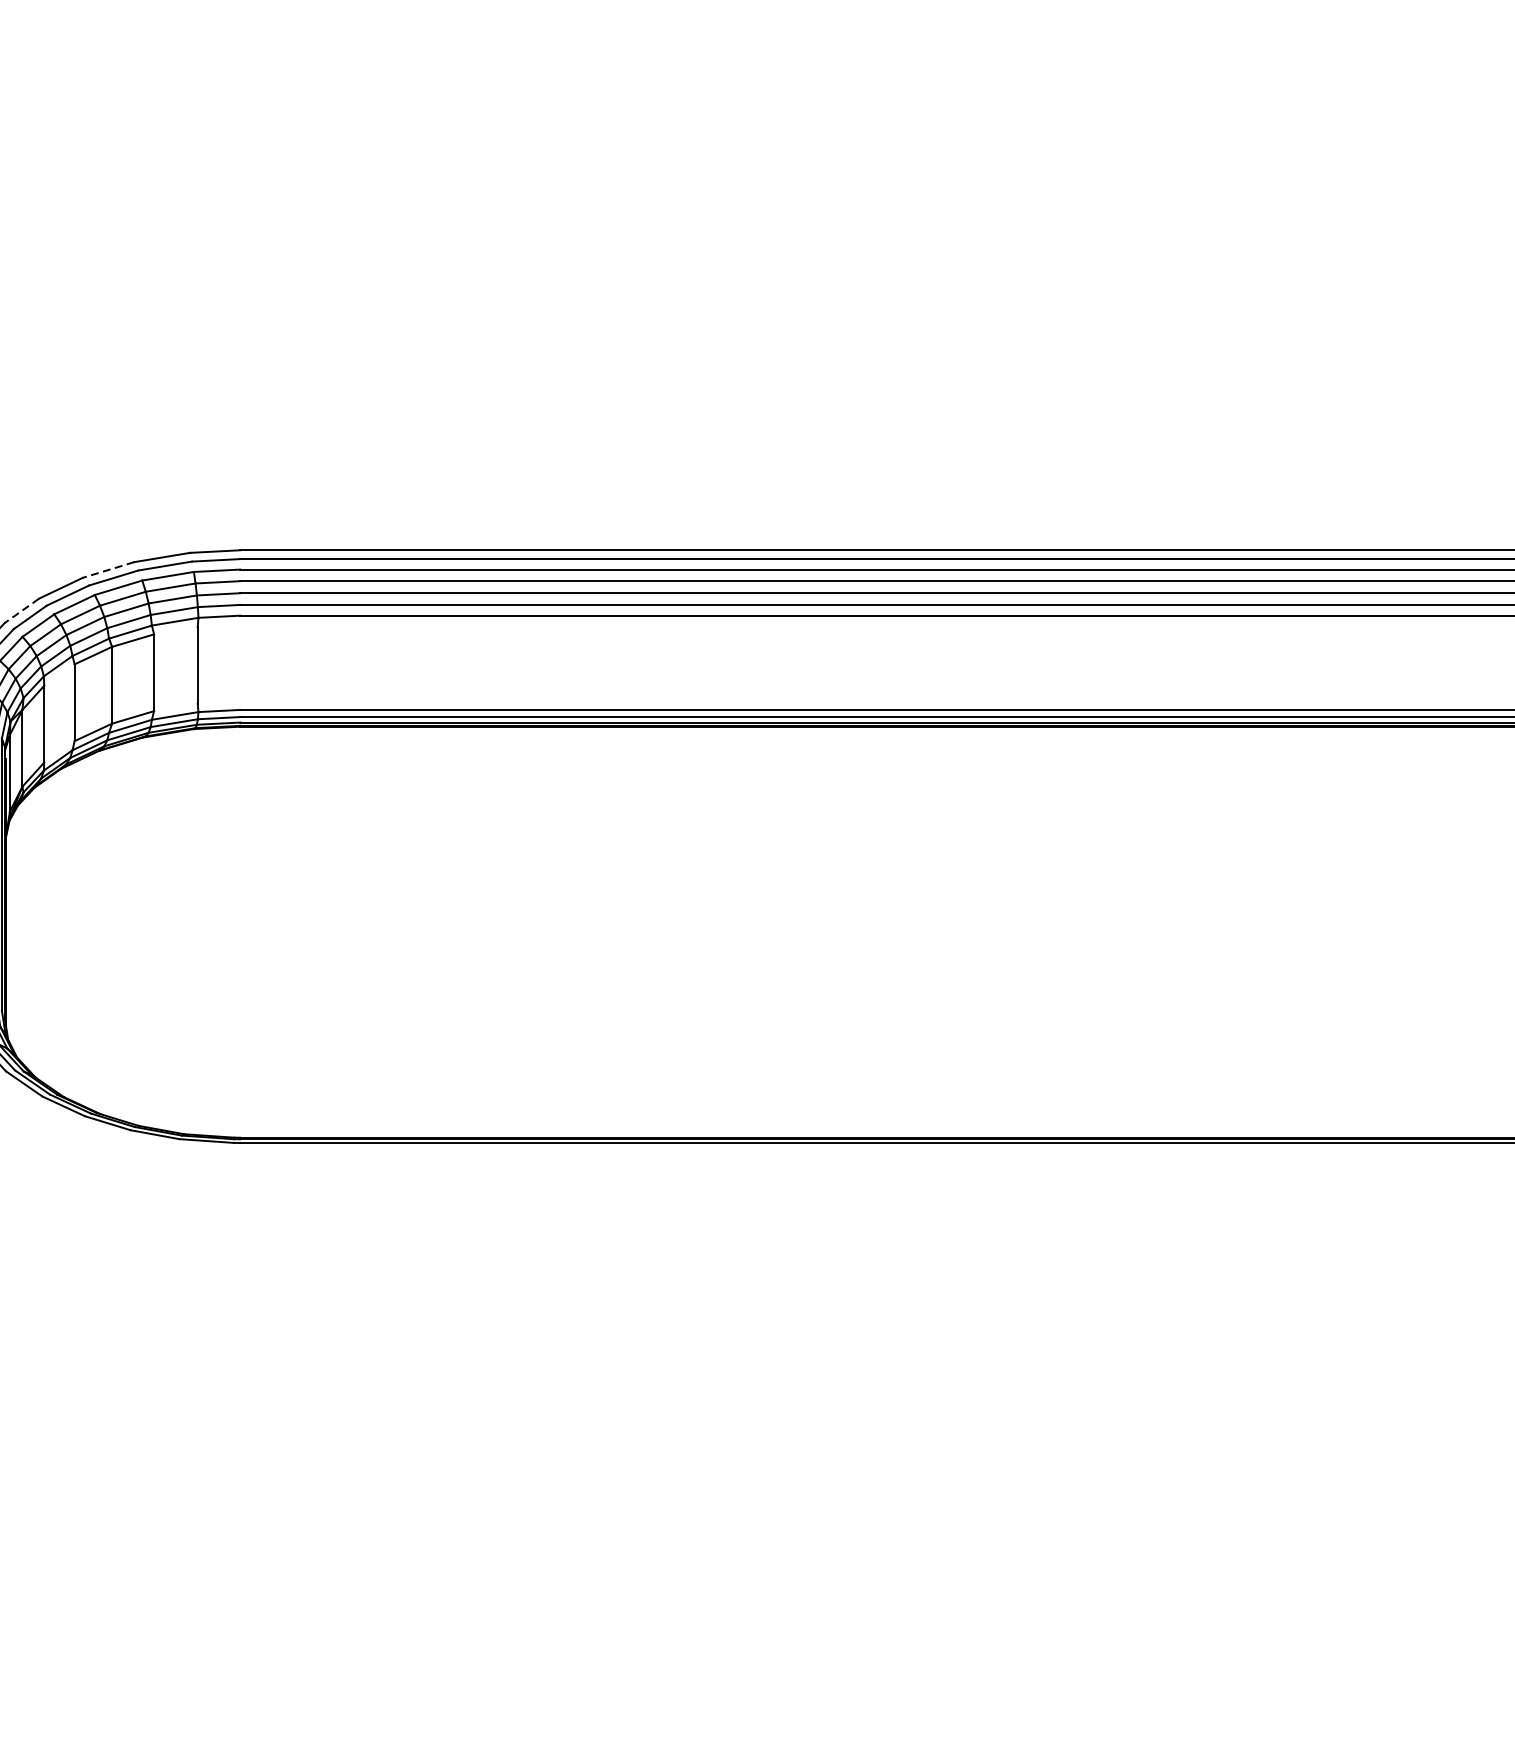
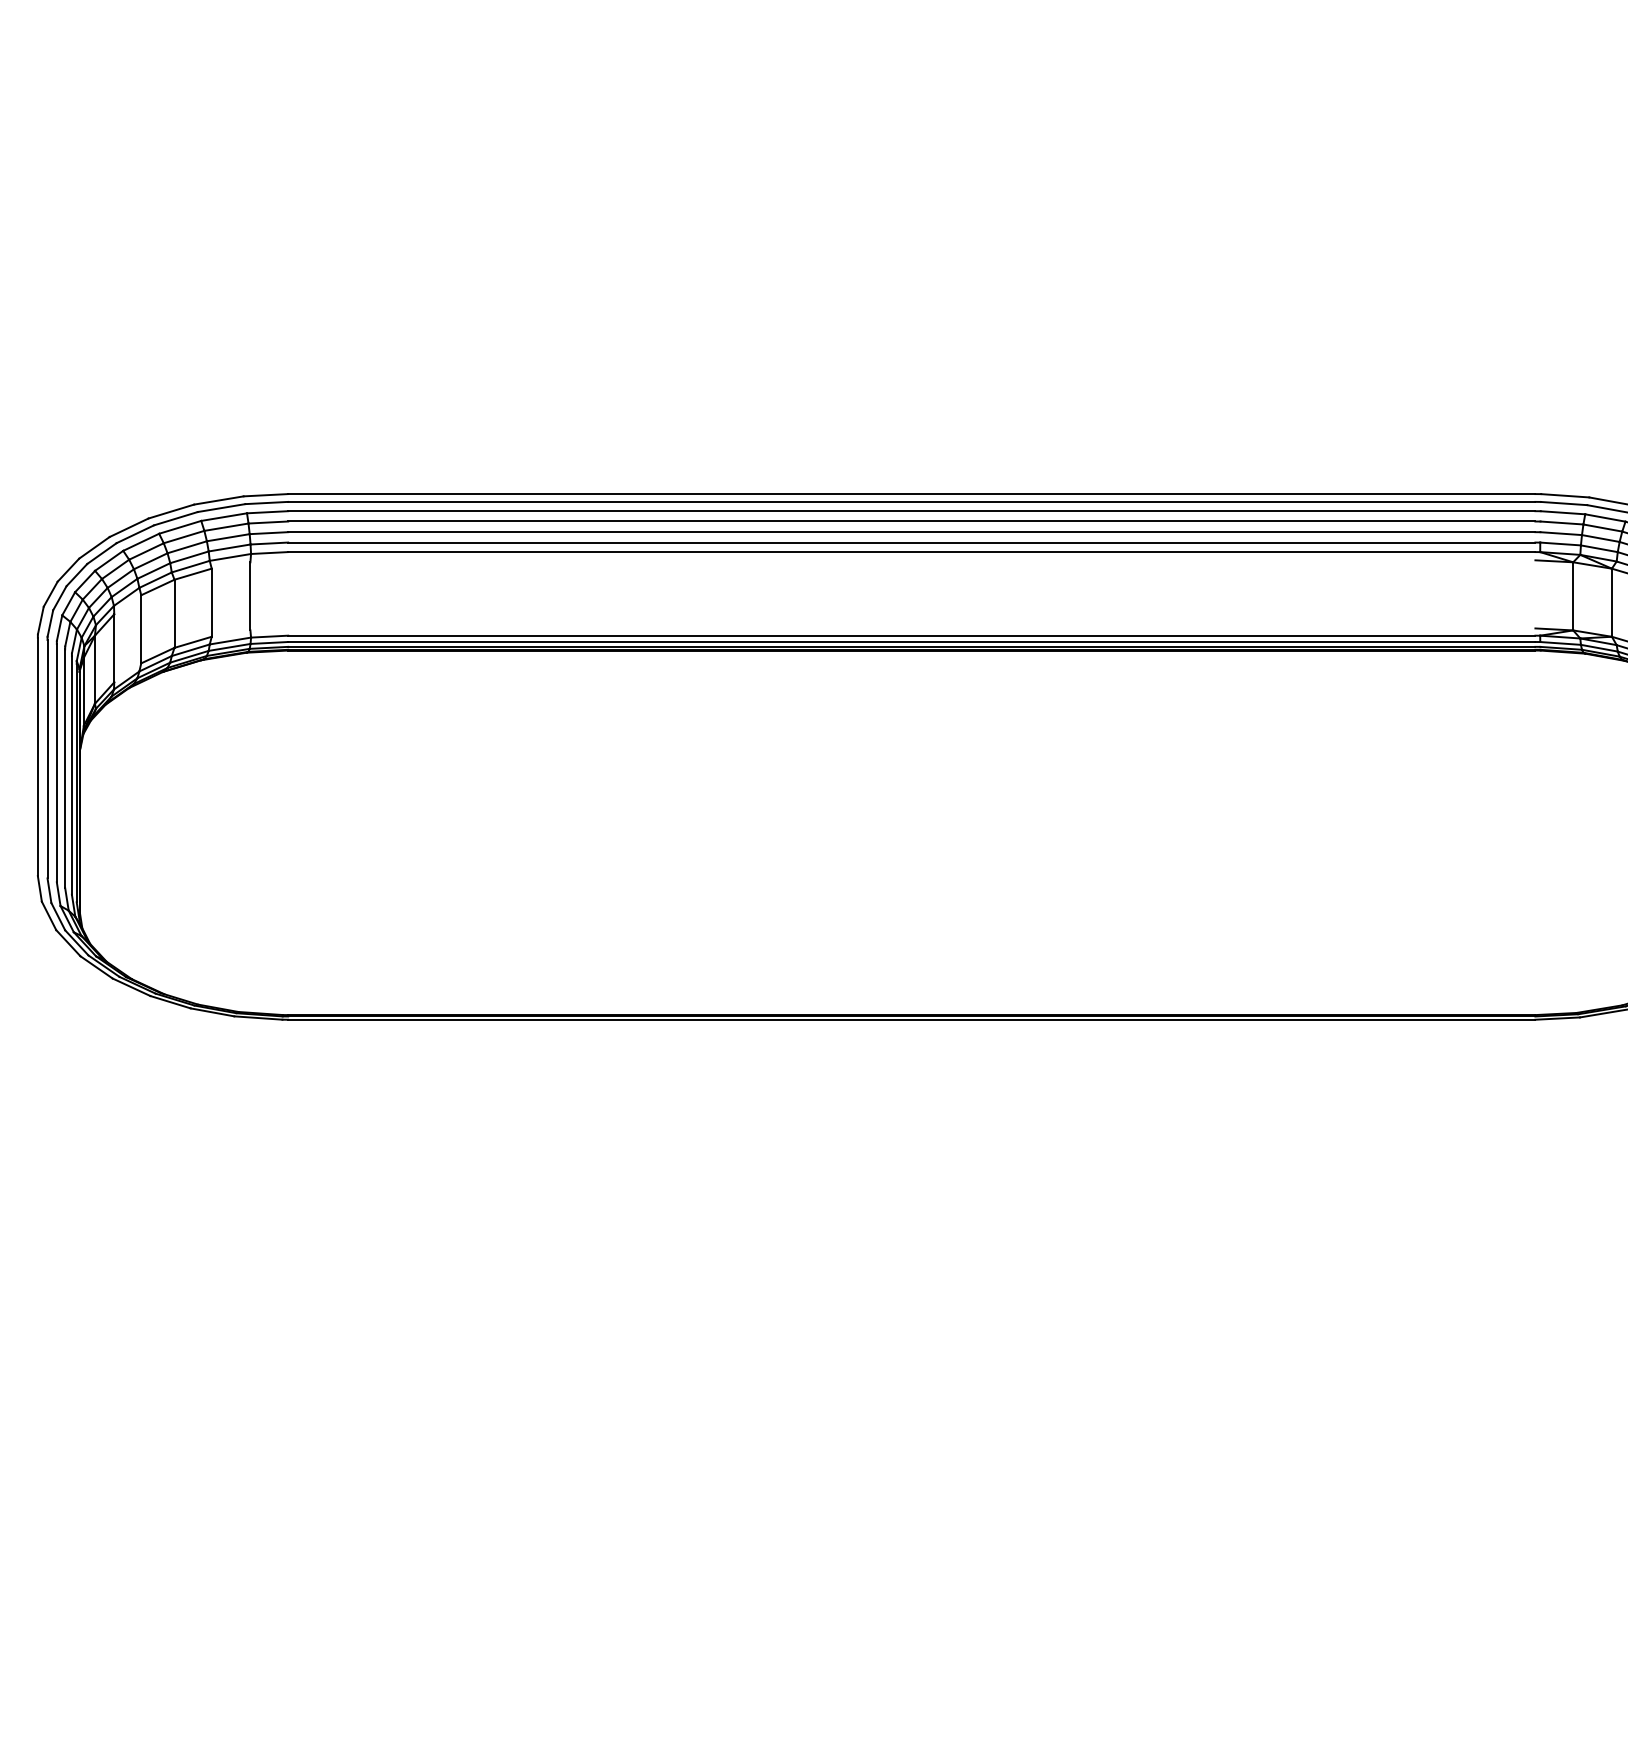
line: (108, 569) -> (171, 511), dashed -> solid
line: (21, 610) -> (94, 547), dashed -> solid

